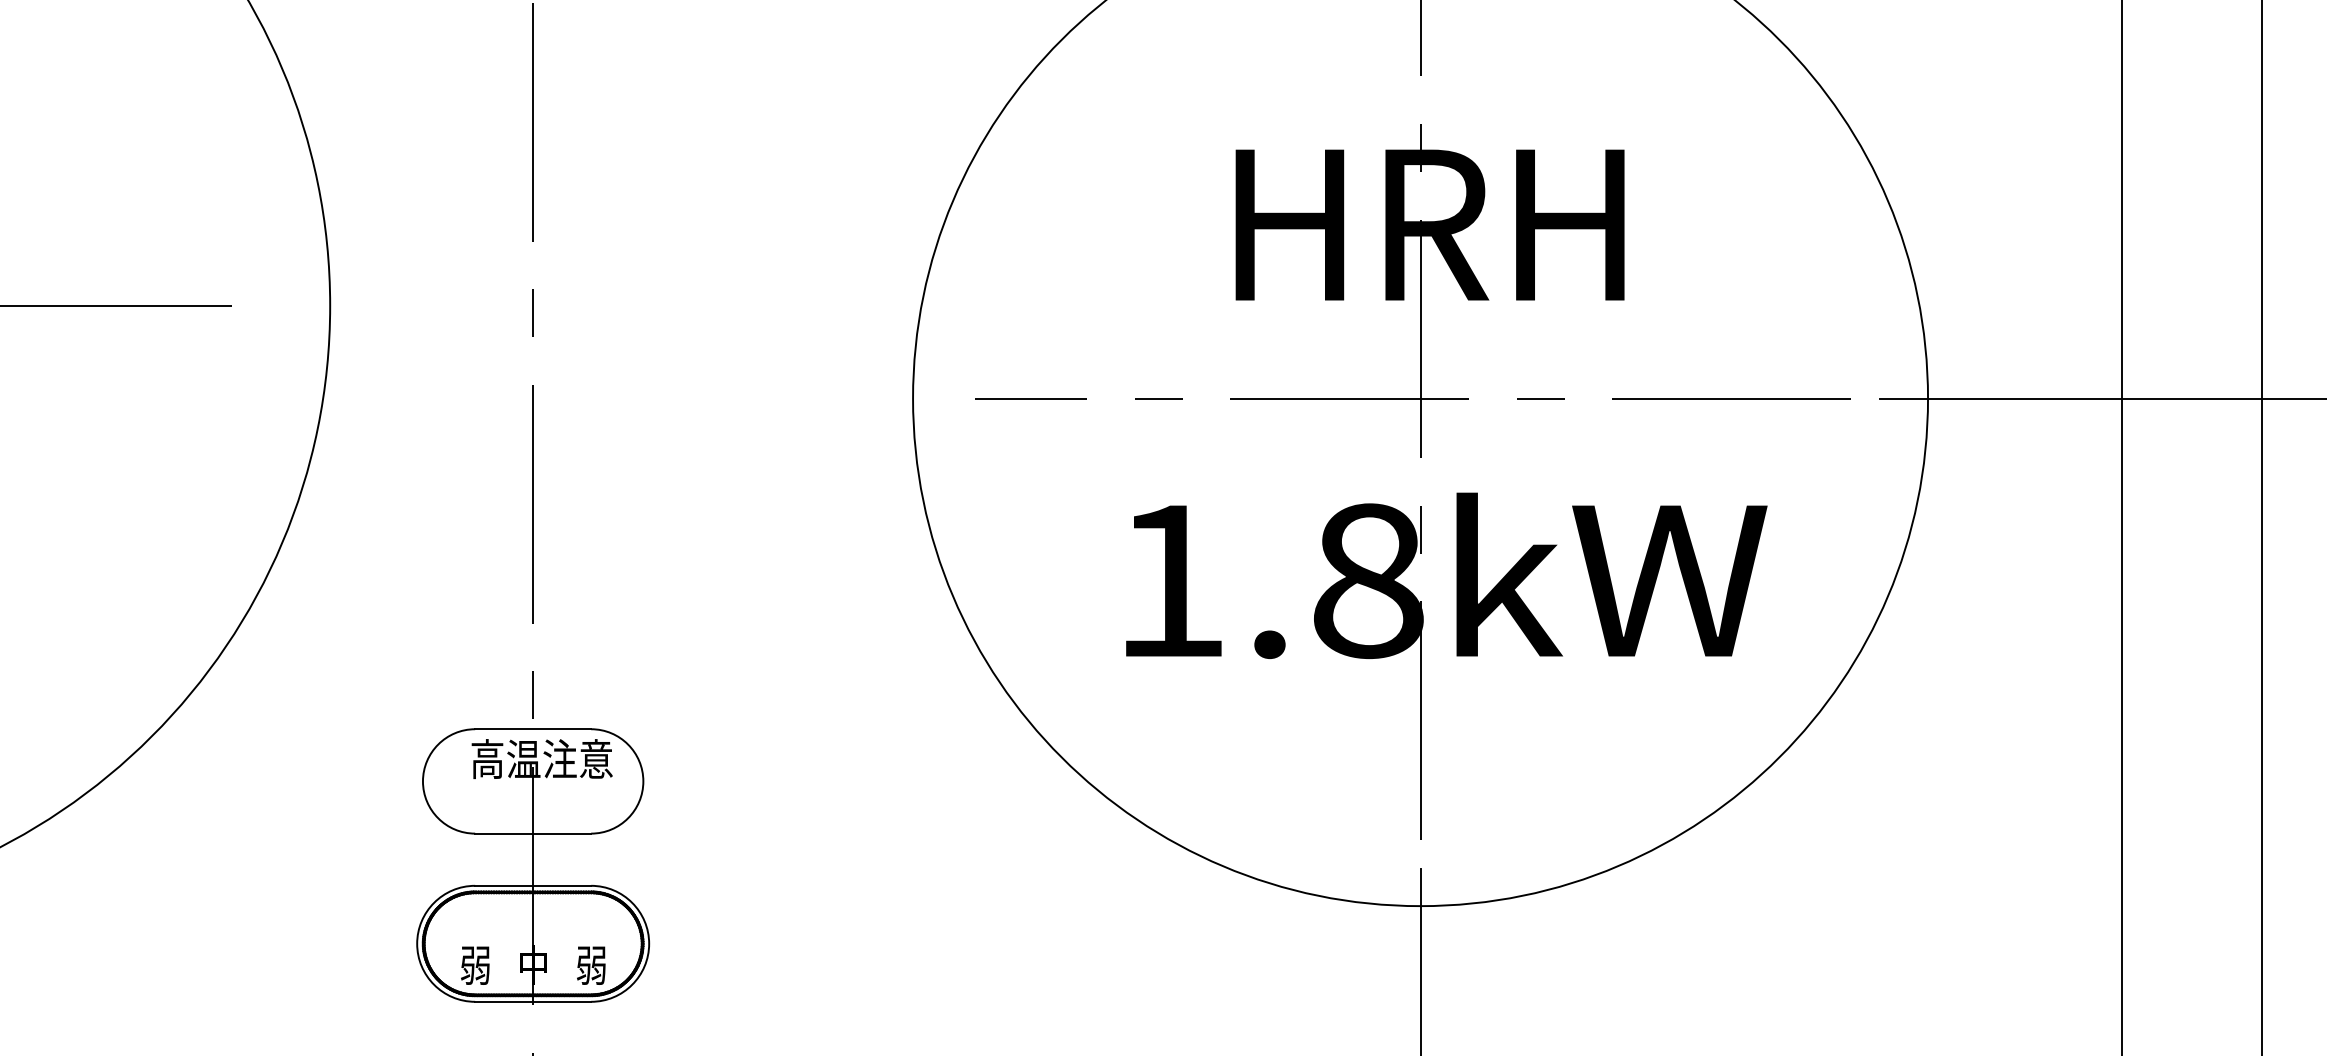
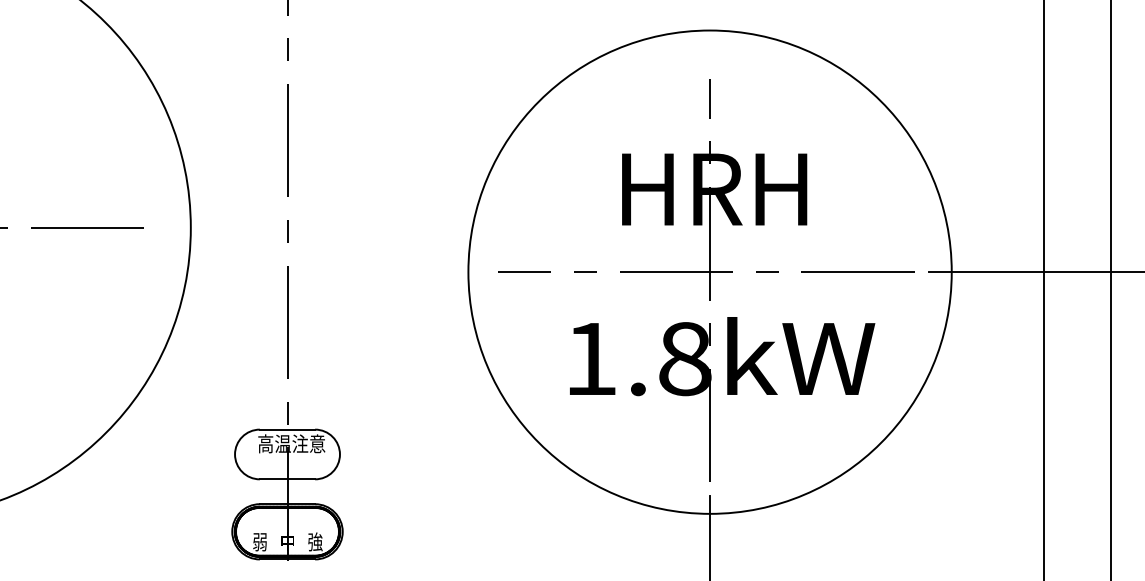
text: (591, 964) -> (315, 541), 弱 -> 強

